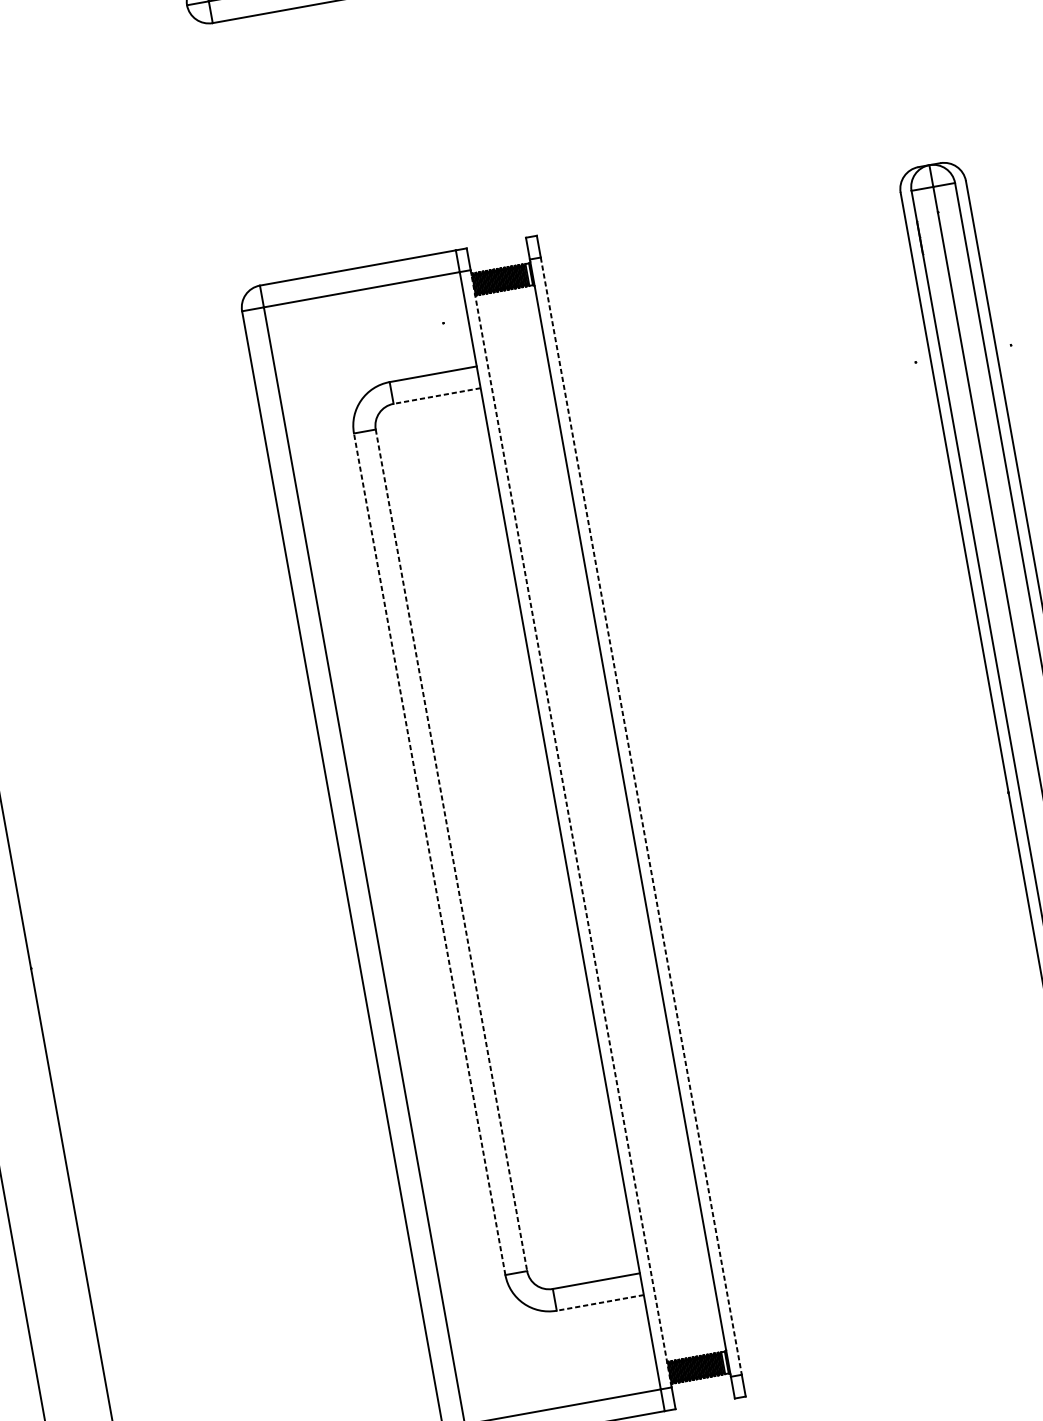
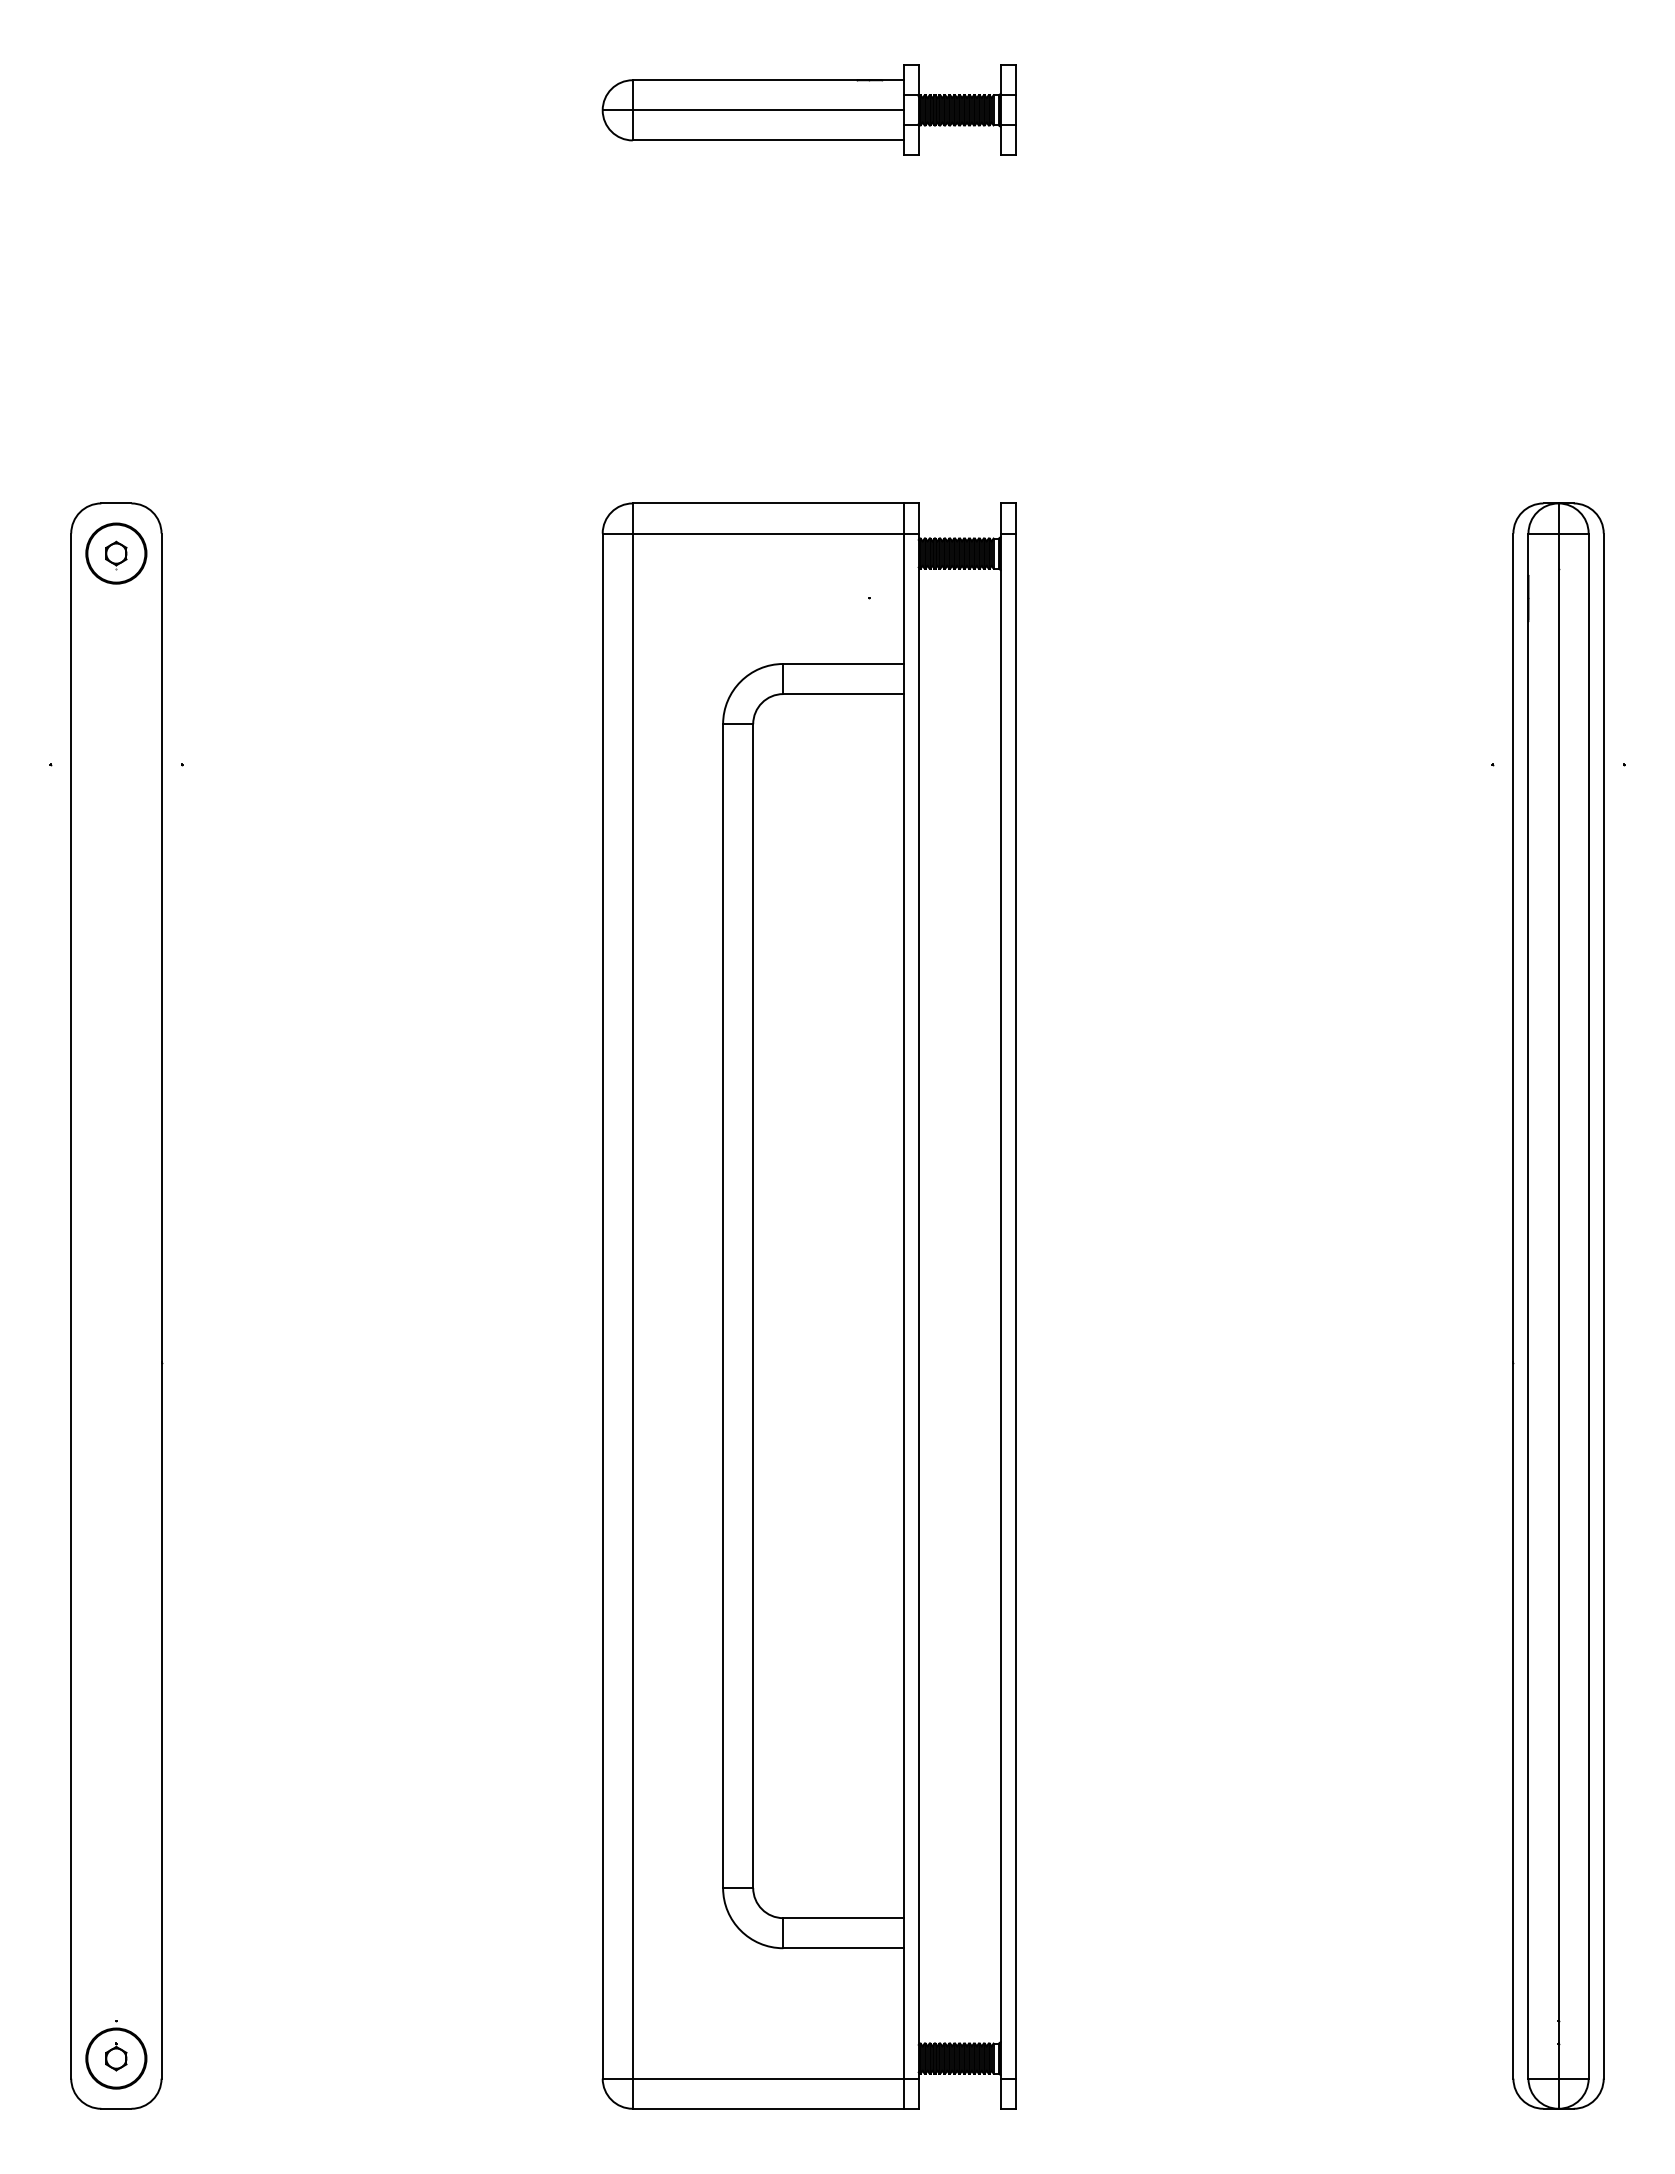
line: (437, 396) -> (843, 694), dashed -> solid
line: (641, 816) -> (1015, 1306), dashed -> solid
line: (571, 829) -> (918, 1306), dashed -> solid
line: (451, 850) -> (753, 1306), dashed -> solid
line: (430, 854) -> (723, 1306), dashed -> solid
line: (600, 1303) -> (843, 1948), dashed -> solid

